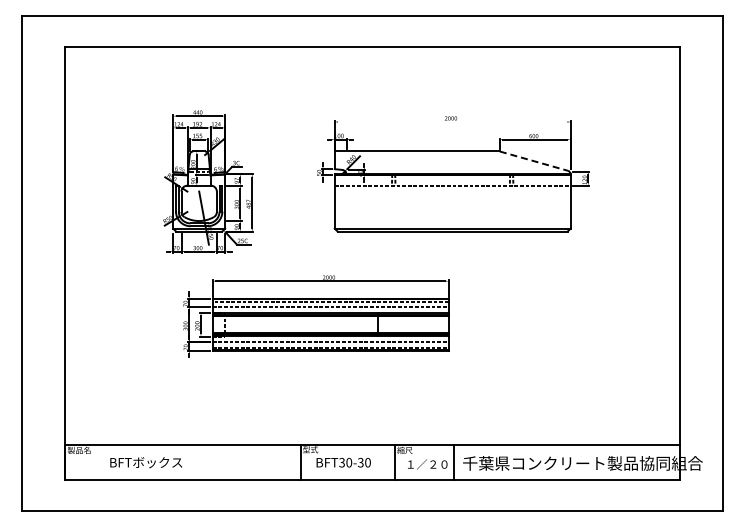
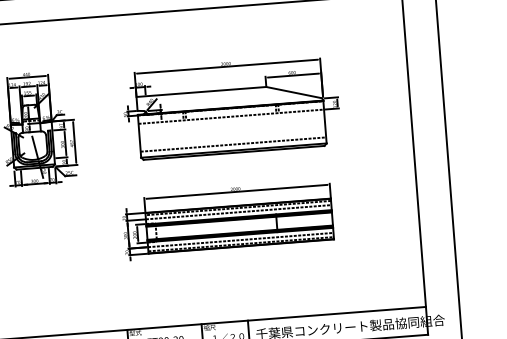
line: (452, 122) -> (227, 67), added
line: (534, 161) -> (294, 92), dashed -> solid
line: (452, 221) -> (233, 144), added
part: (316, 316) -> (228, 220), moved

